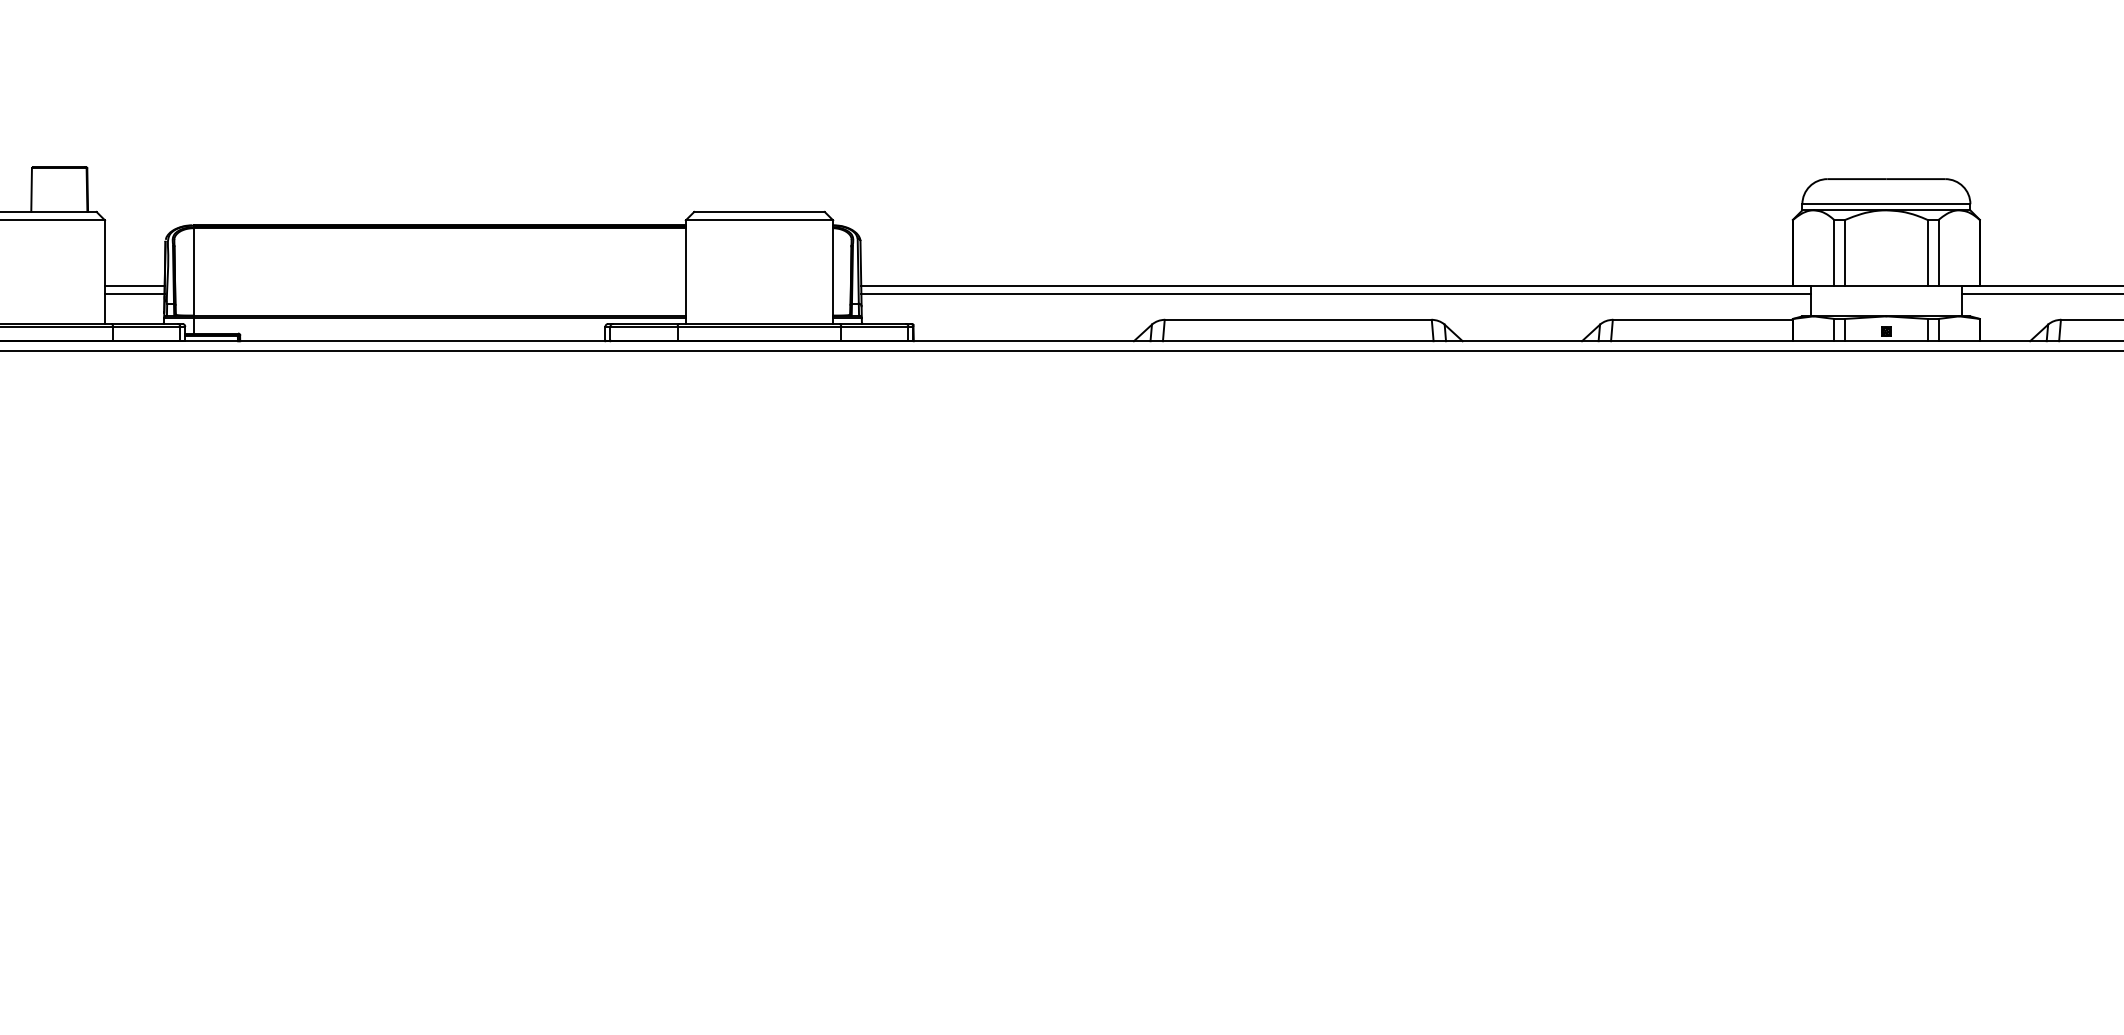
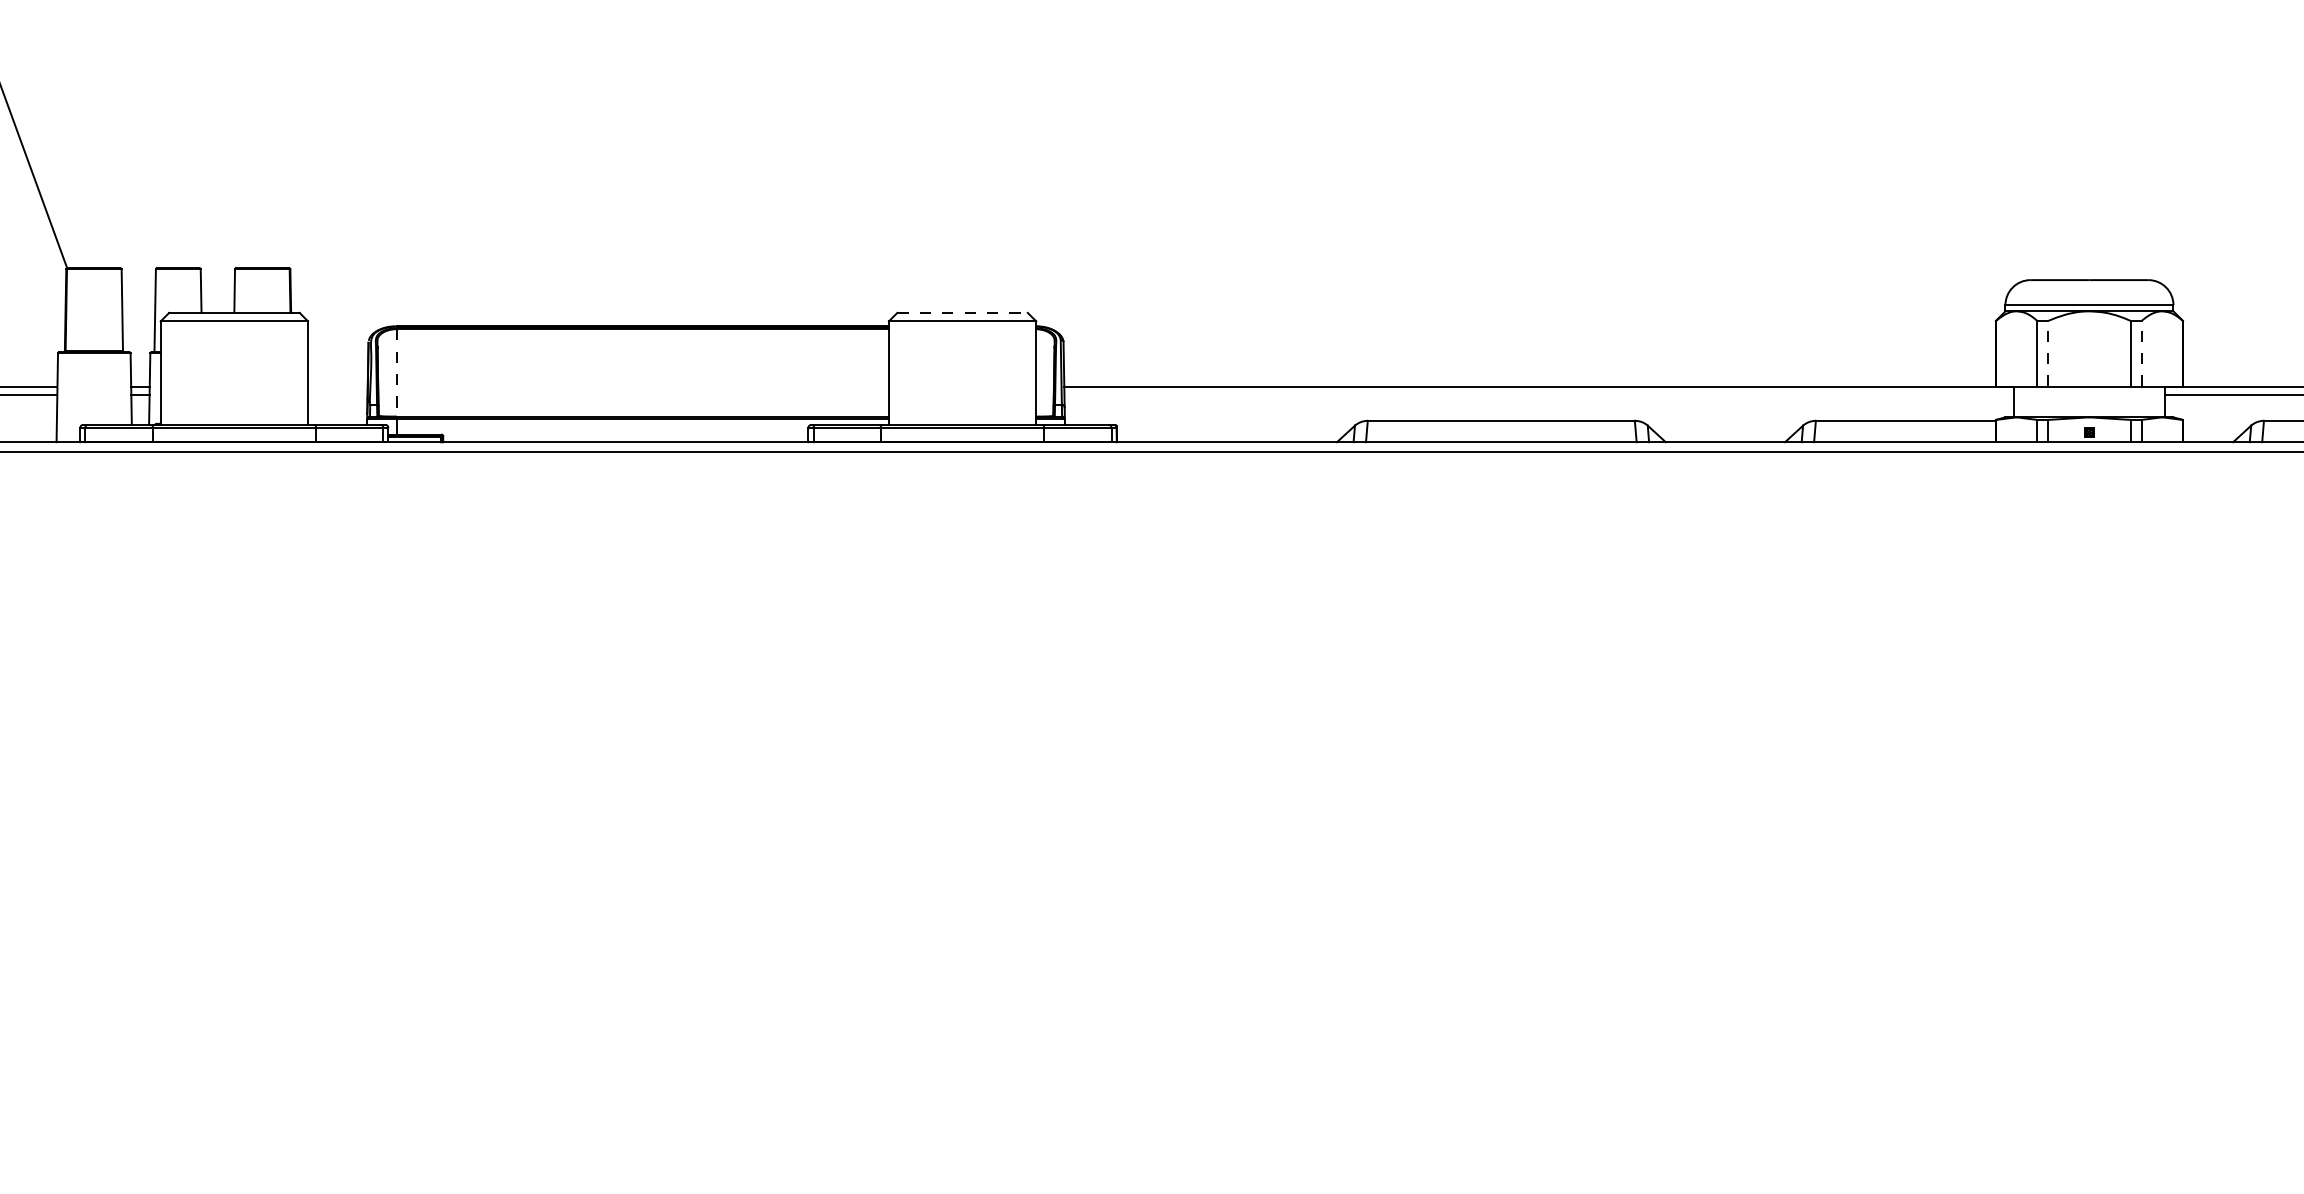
line: (760, 211) -> (963, 312), solid -> dashed
line: (1845, 252) -> (2048, 353), solid -> dashed
line: (1938, 252) -> (2141, 353), solid -> dashed
line: (193, 271) -> (396, 372), solid -> dashed
line: (134, 285) -> (337, 386), removed
line: (134, 294) -> (337, 395), removed
line: (1336, 294) -> (1539, 395), removed

